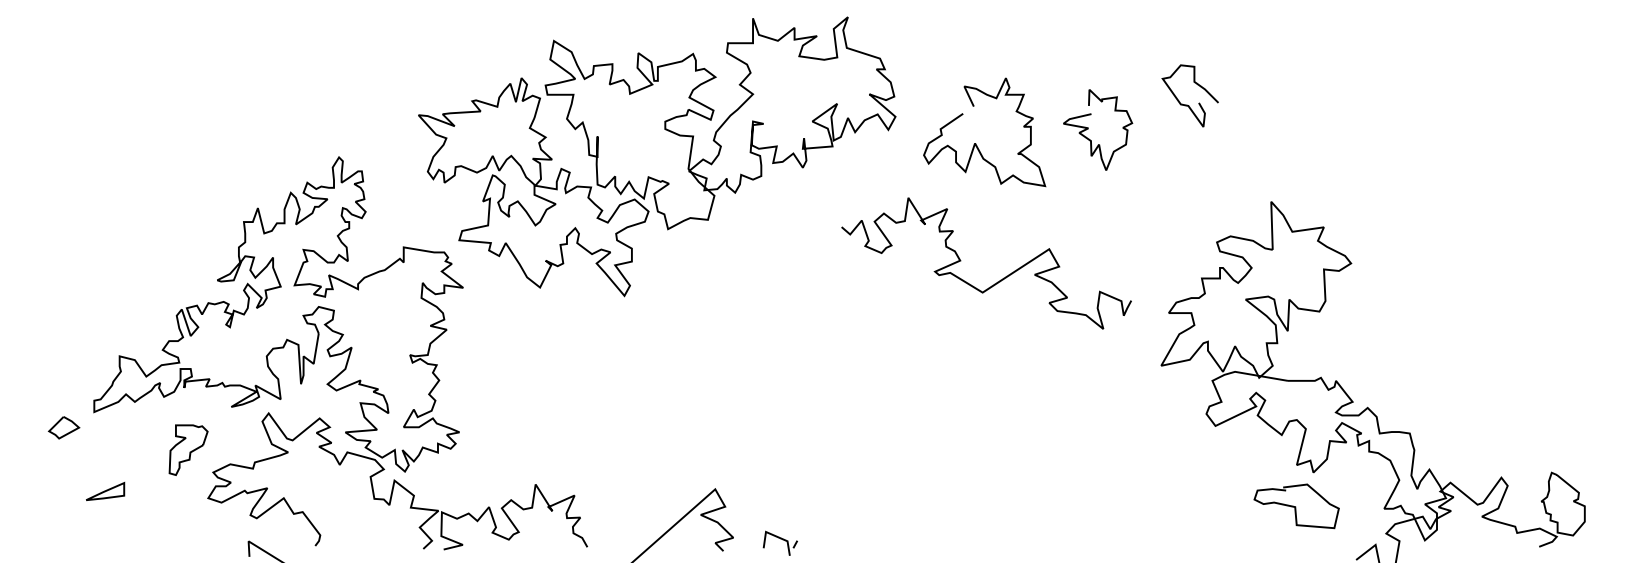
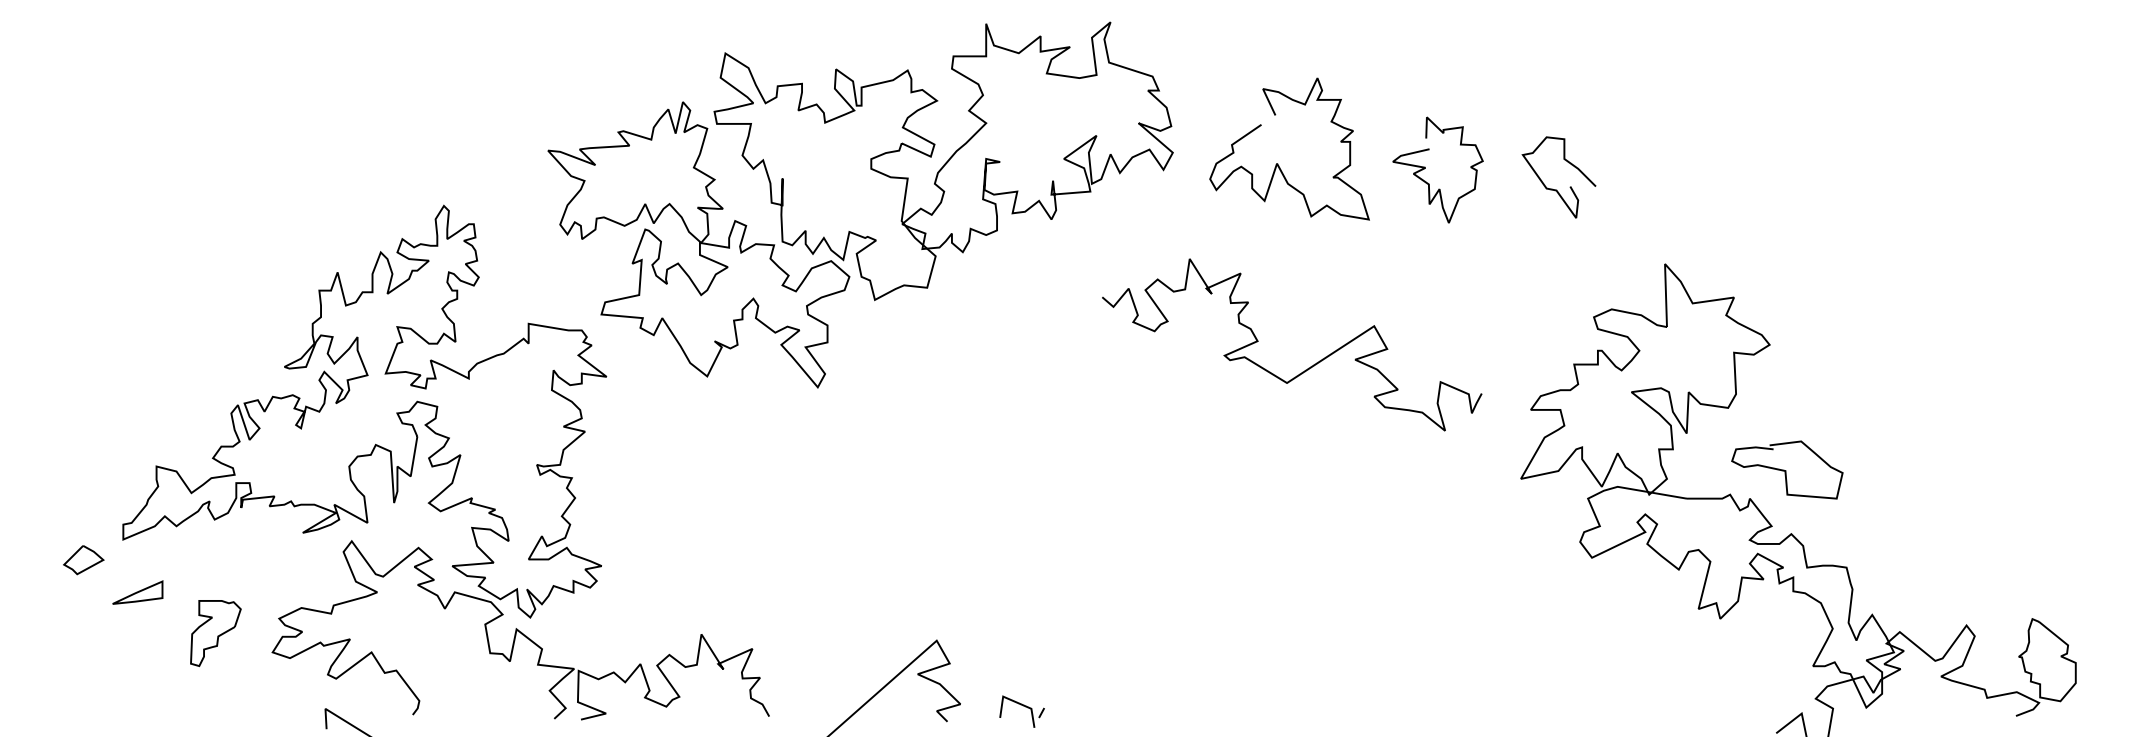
curve: (1188, 105) -> (1556, 189), moved
curve: (976, 143) -> (1278, 163), moved
part: (188, 450) -> (215, 633), moved
part: (105, 491) -> (137, 592), moved
curve: (1296, 506) -> (1786, 470), moved

